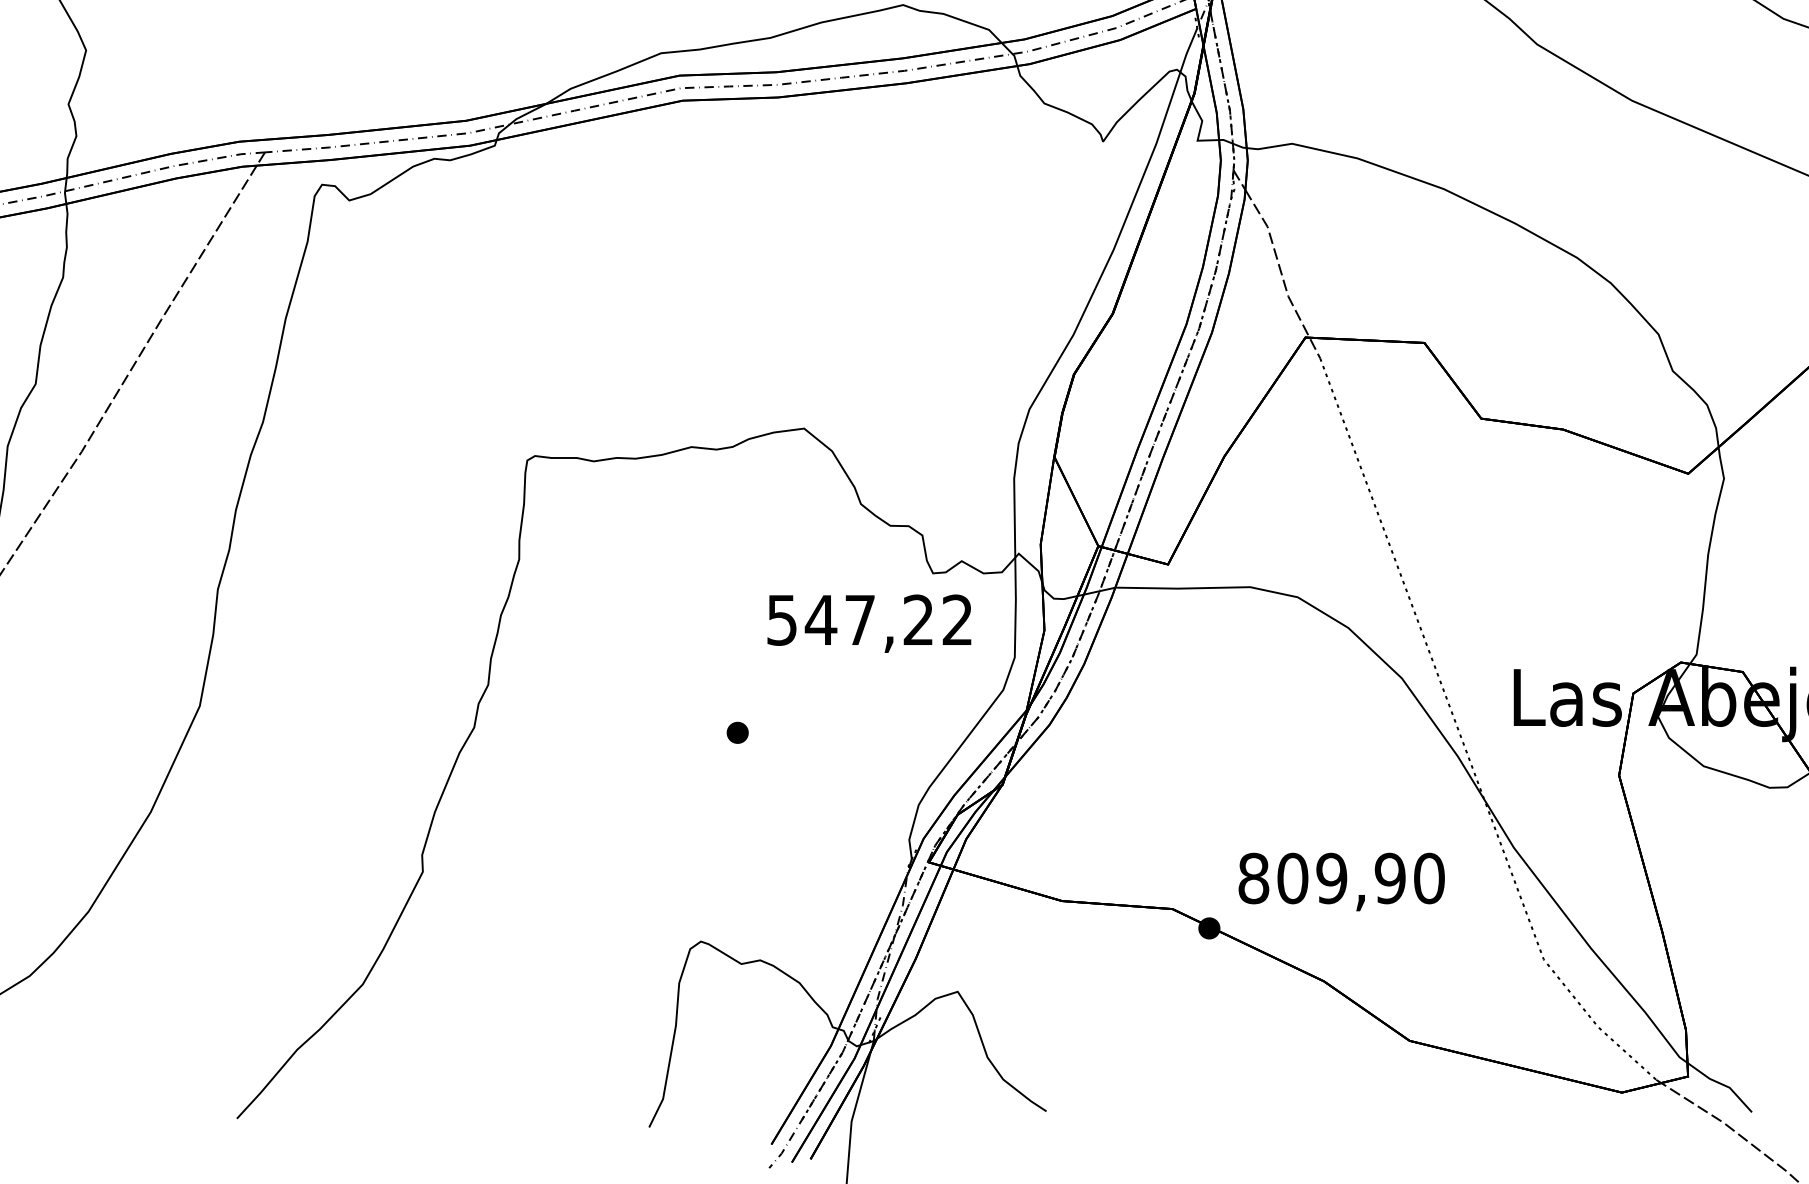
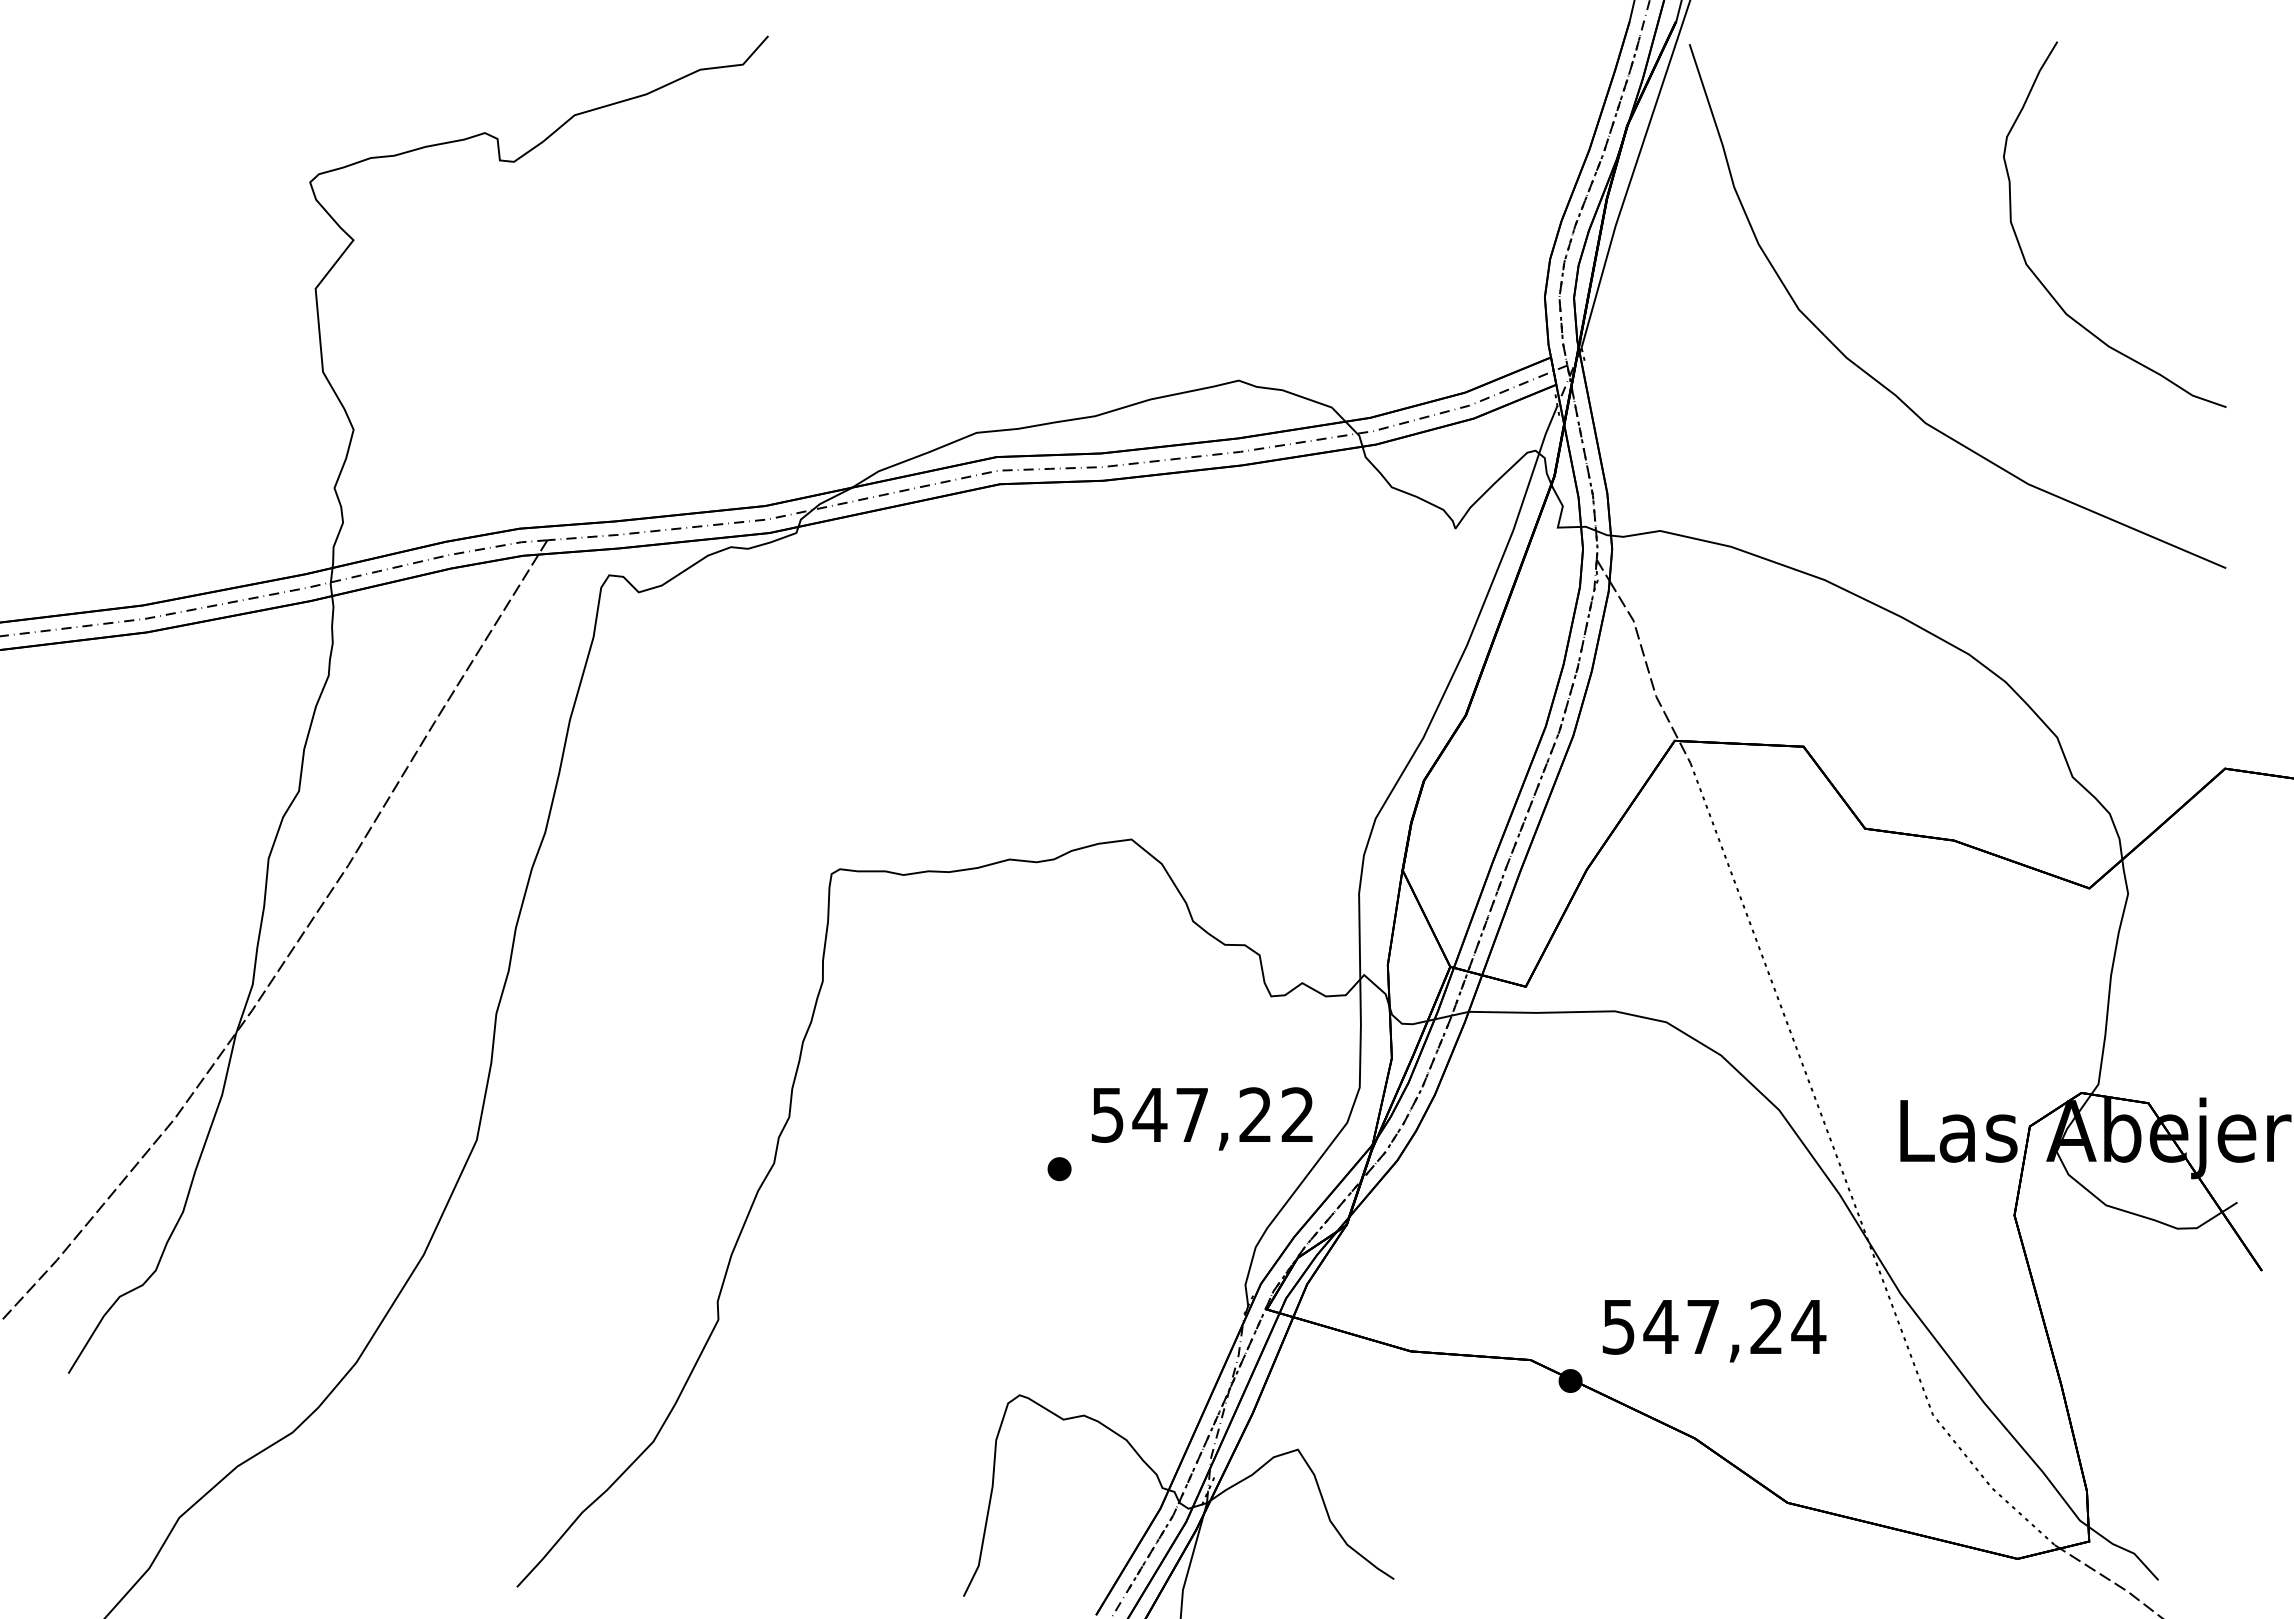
text: (868, 623) -> (1201, 1118), moved
text: (1342, 878) -> (1714, 1326), 809,90 -> 547,24

